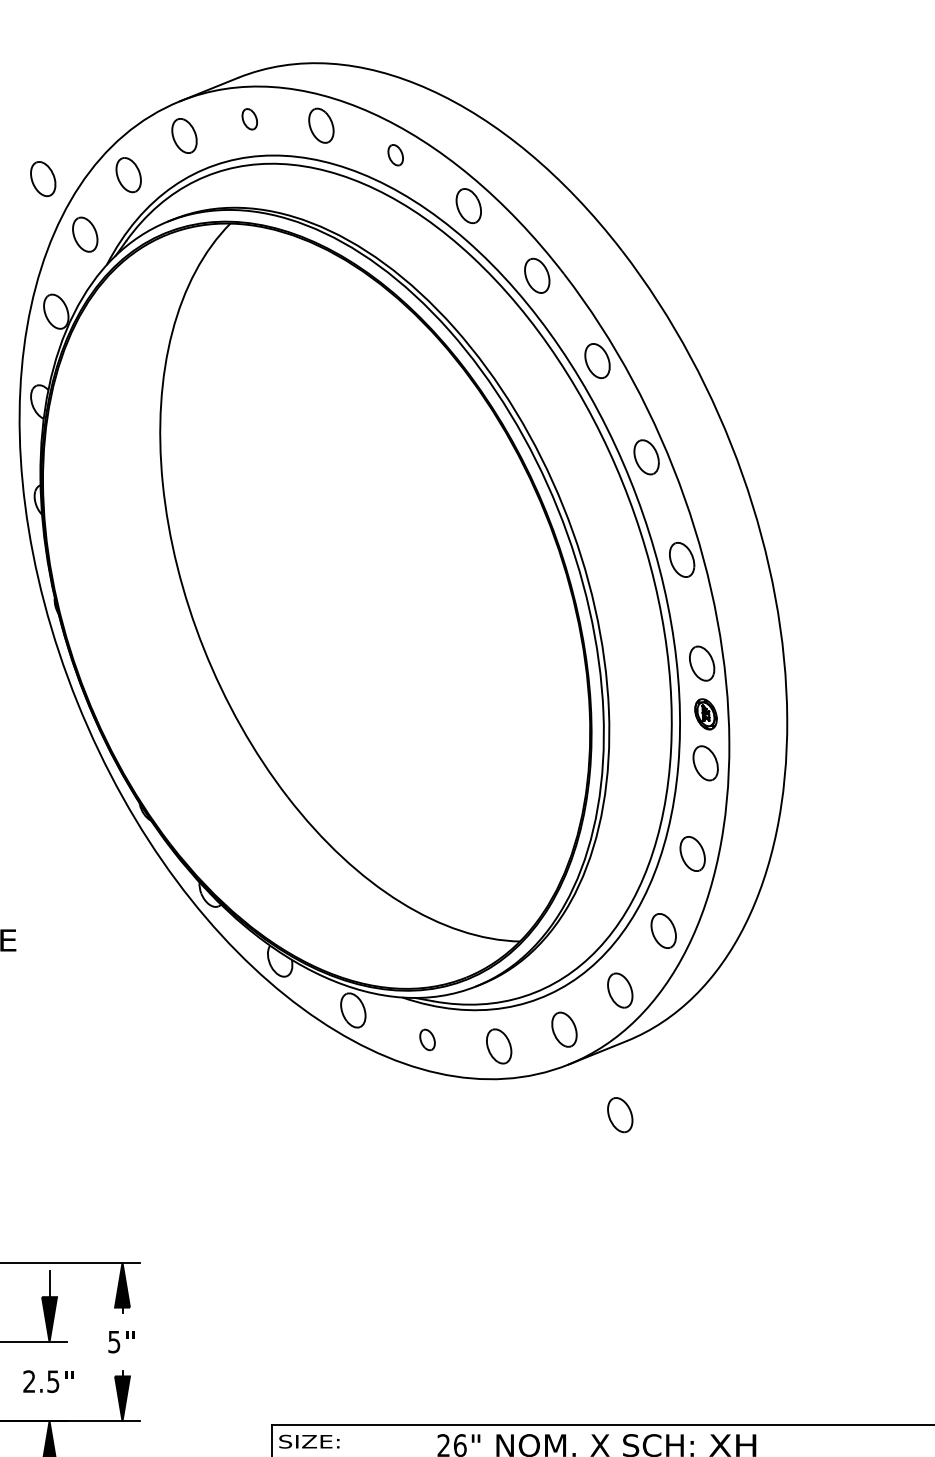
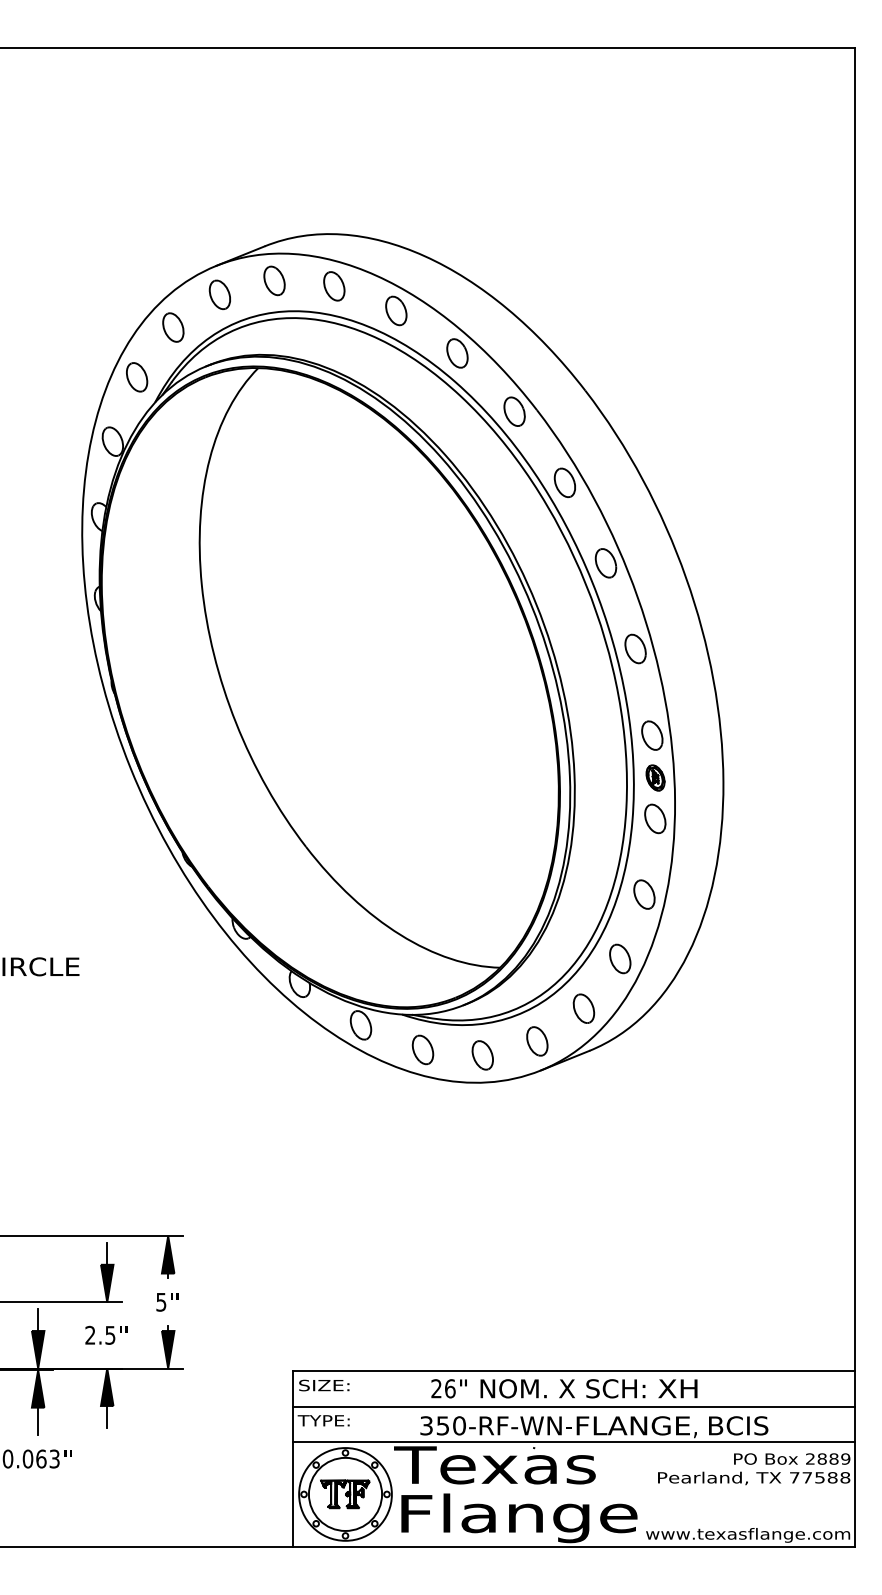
part: (249, 118) -> (274, 280), size x1.67
part: (395, 154) -> (396, 310), size x1.67
part: (42, 178) -> (101, 330), removed
part: (426, 1039) -> (422, 1049), size x1.67
part: (619, 1114) -> (583, 1112), removed

